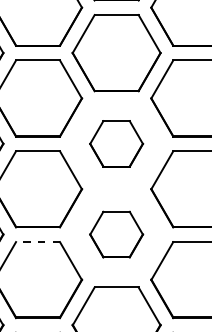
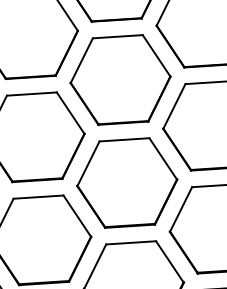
part: (116, 143) -> (120, 79), size x1.67
part: (116, 234) -> (127, 182), size x1.67
line: (38, 242) -> (39, 197), dashed -> solid

